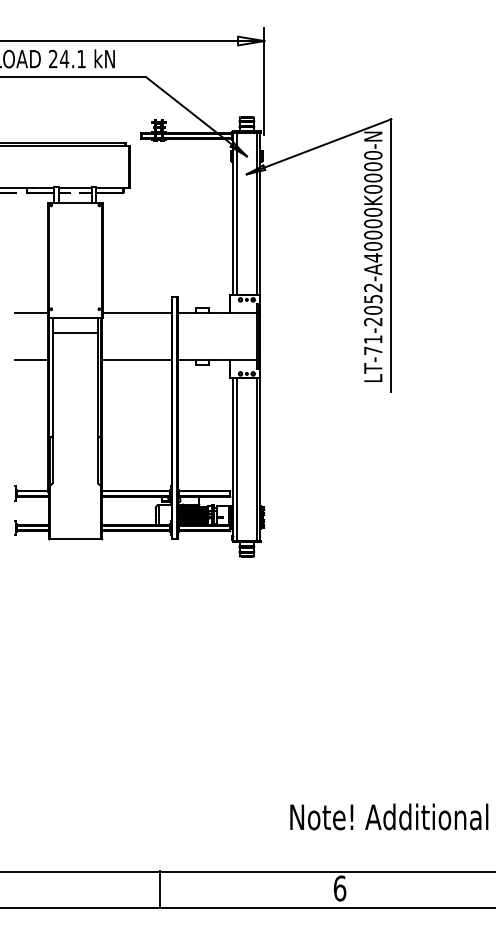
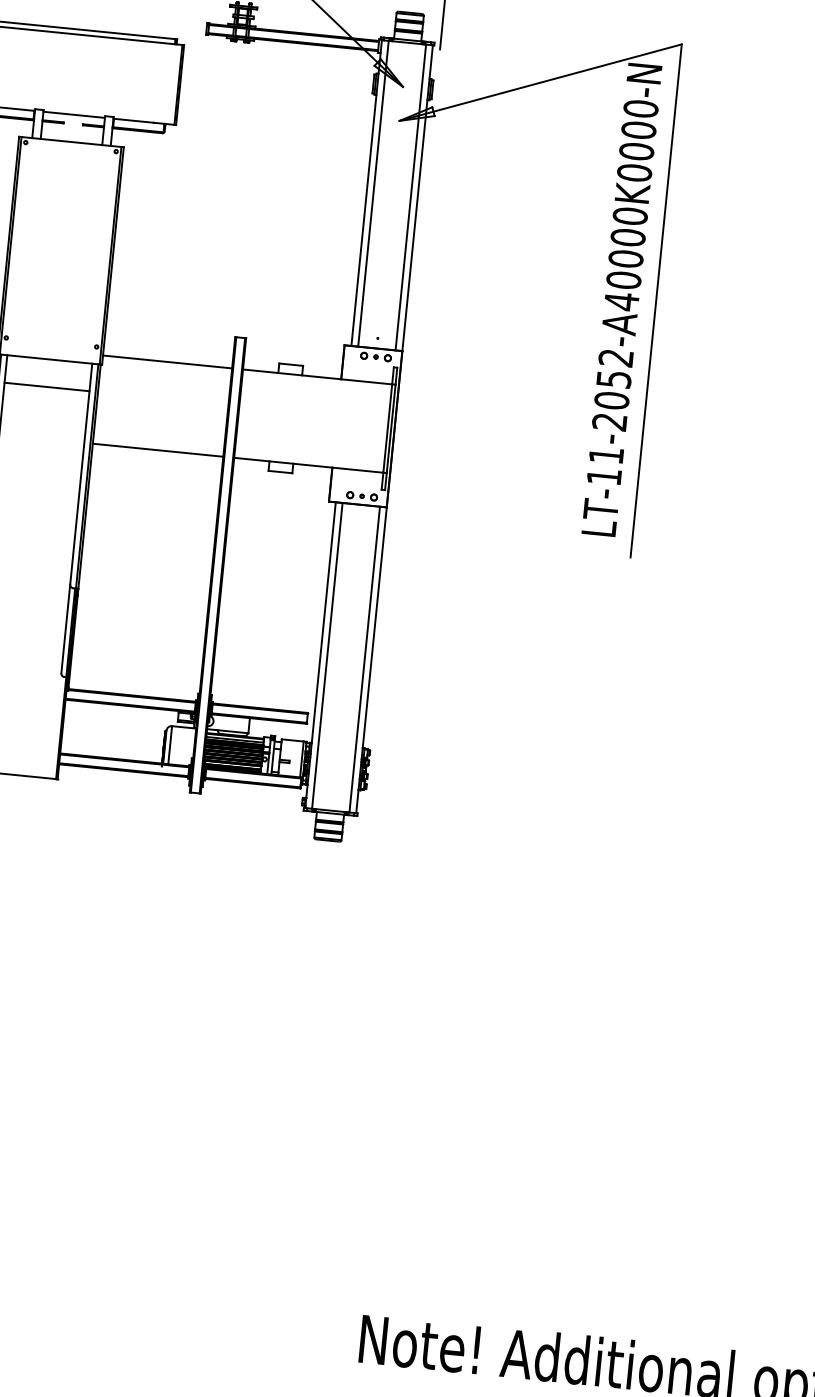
text: (373, 350) -> (604, 476), LT-71-2052-A40000K0000-N -> LT-11-2052-A40000K0000-N

